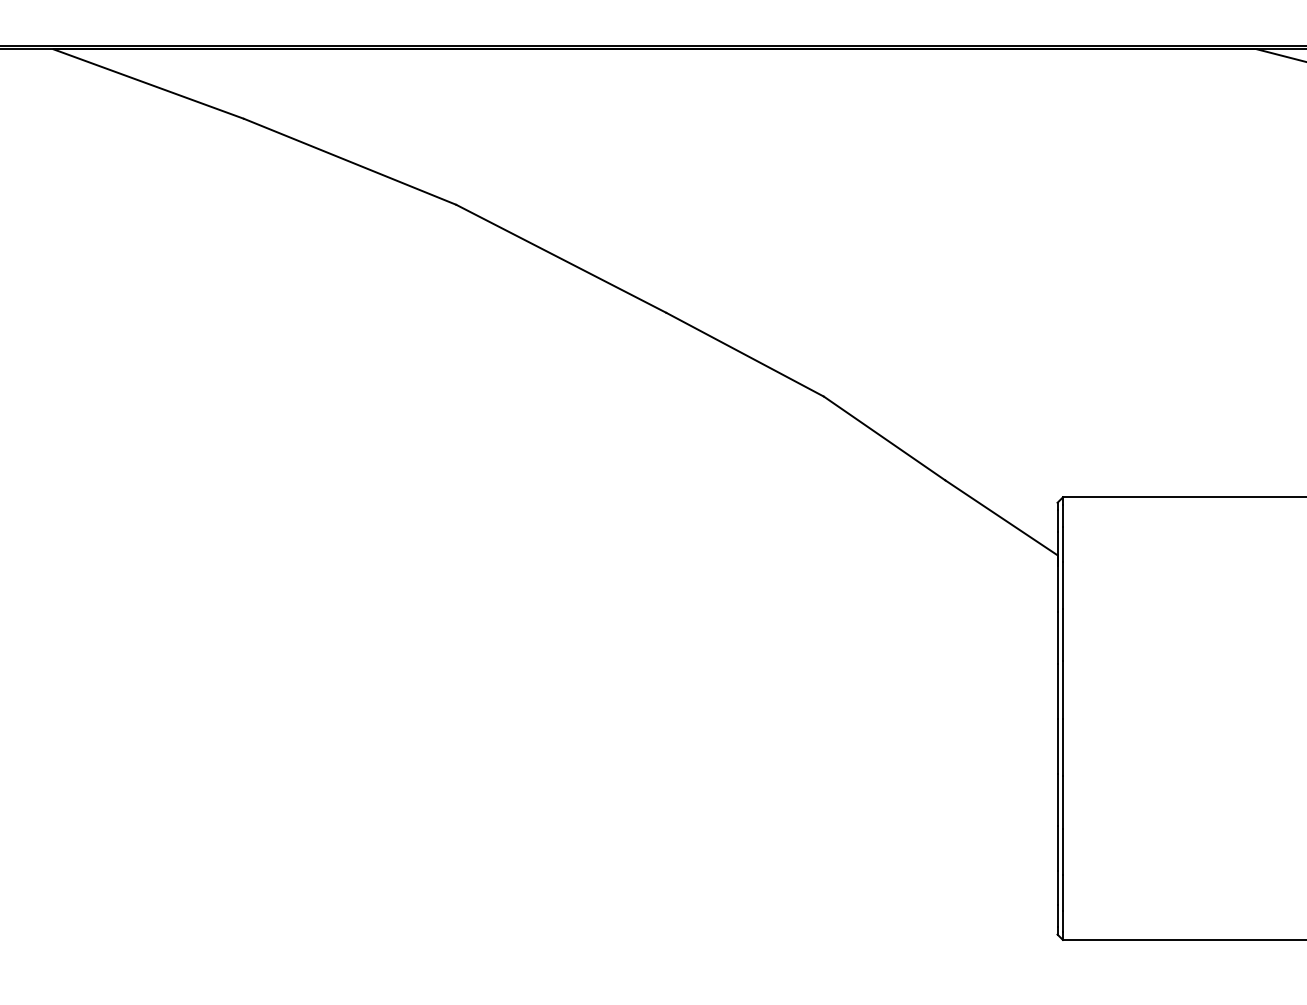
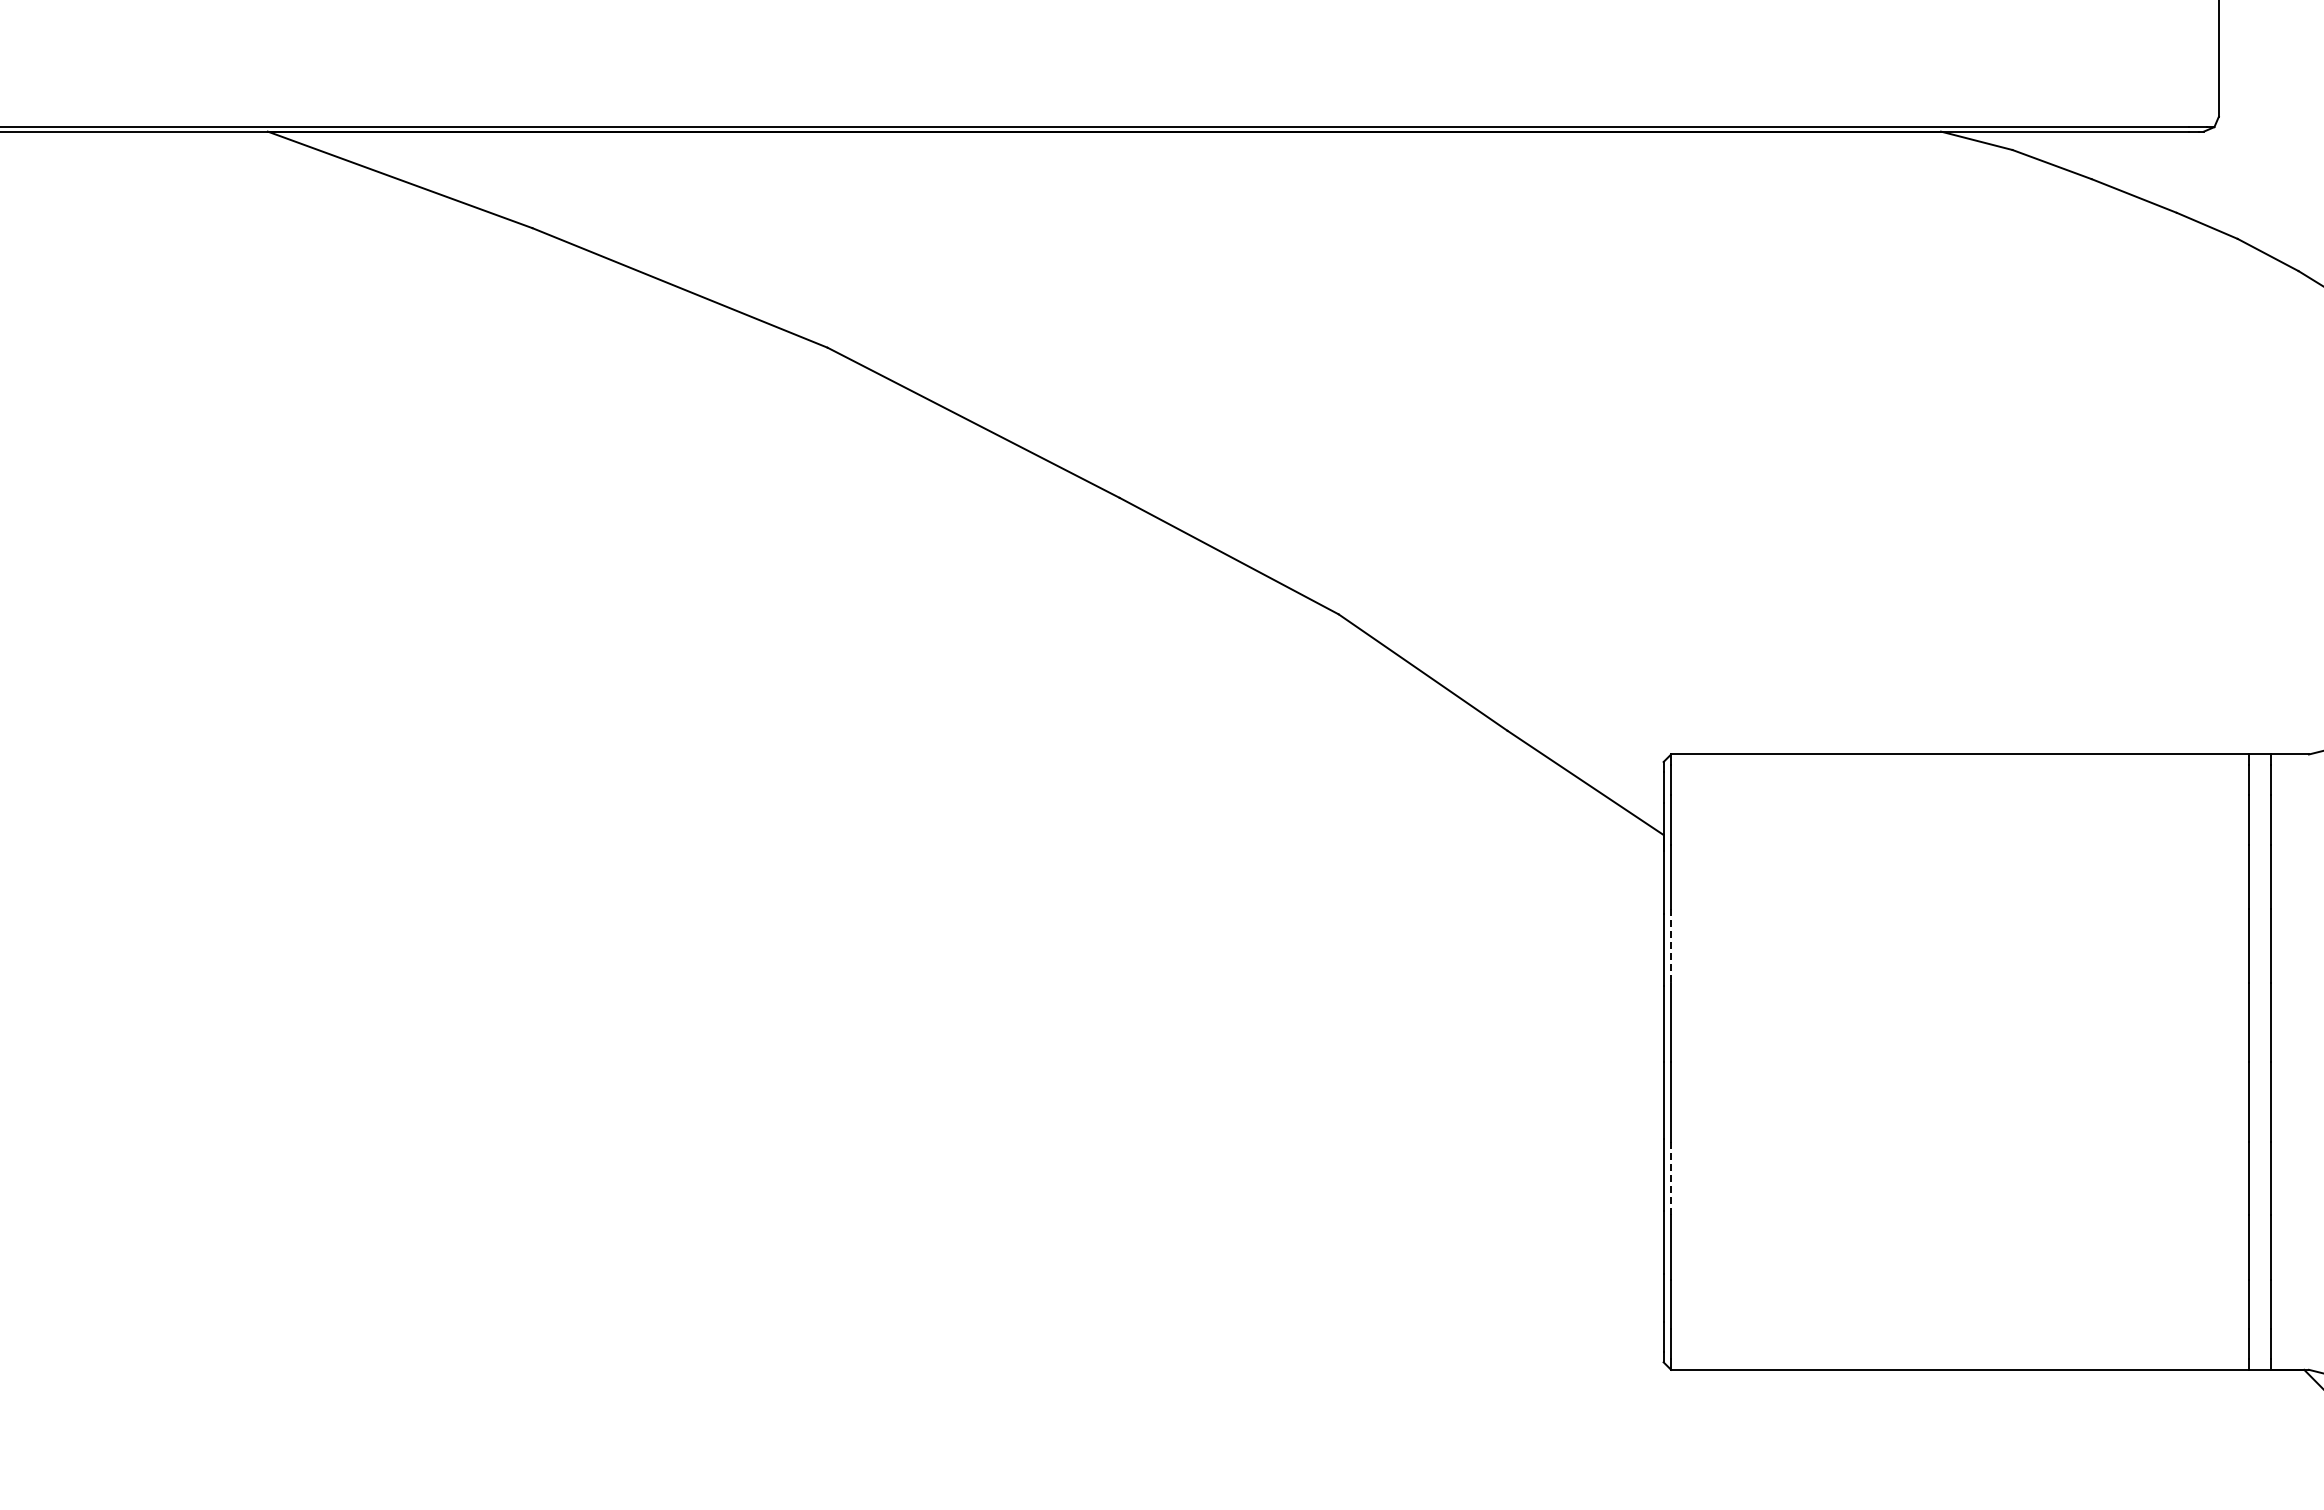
line: (1063, 634) -> (1671, 945), solid -> dashed
line: (1063, 802) -> (1671, 1178), solid -> dashed

